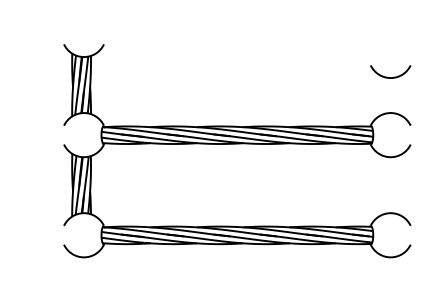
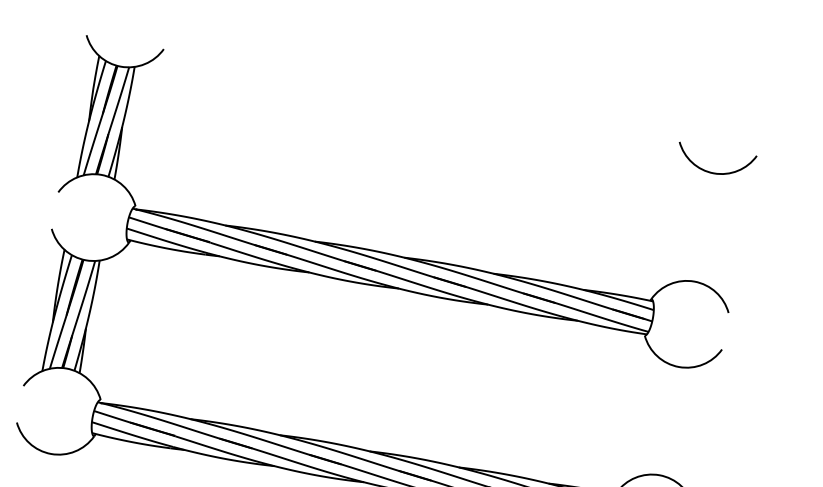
arc: (387, 76) -> (708, 169), moved

